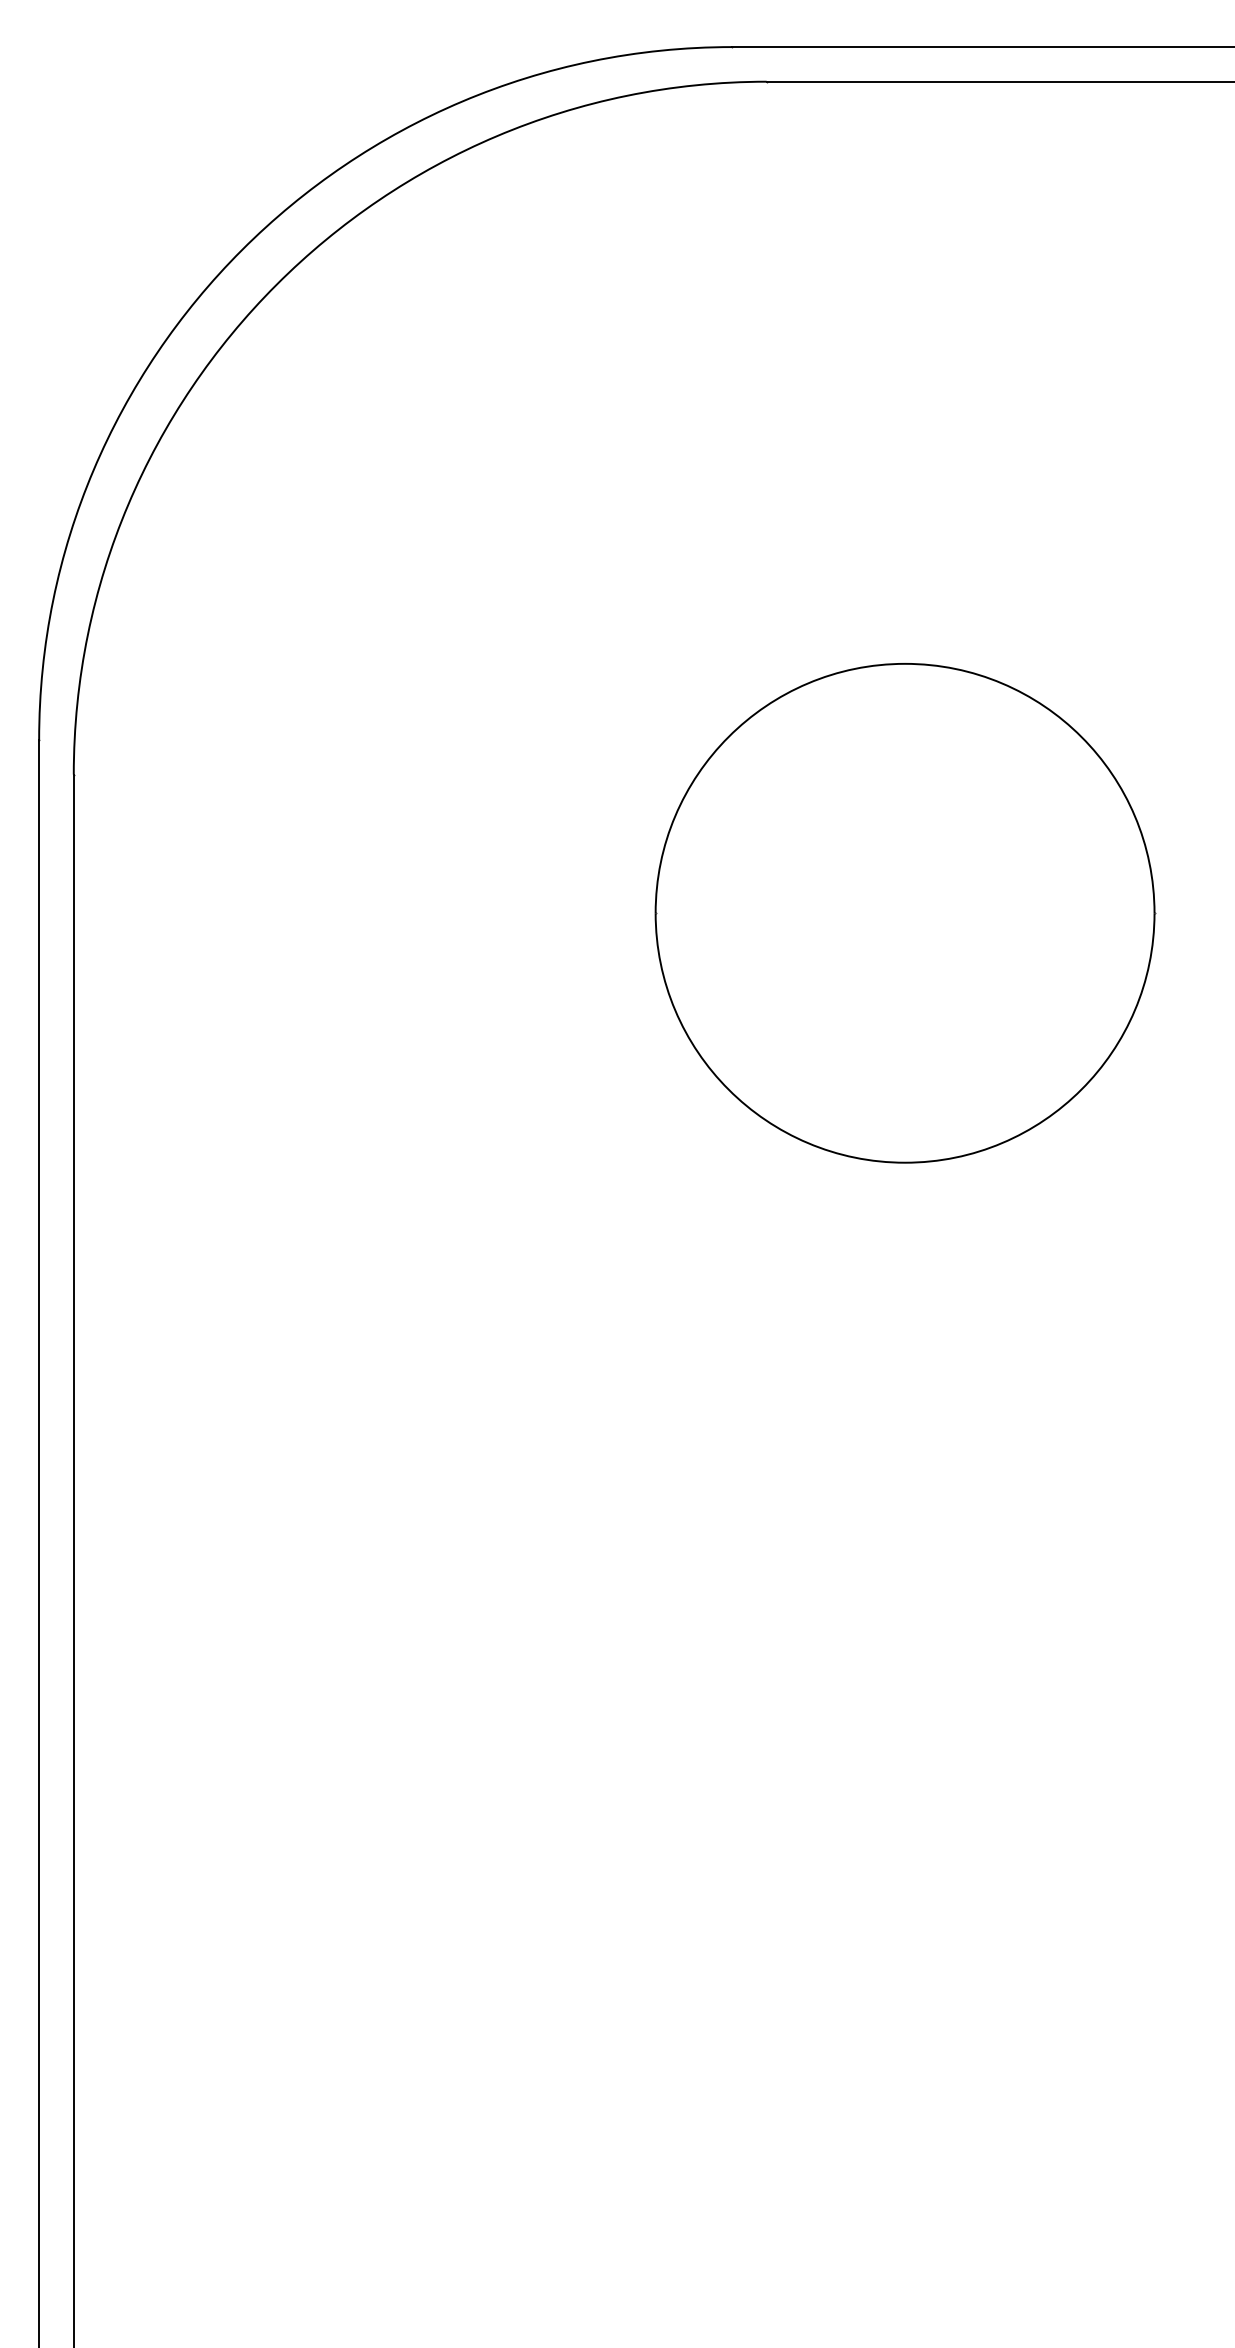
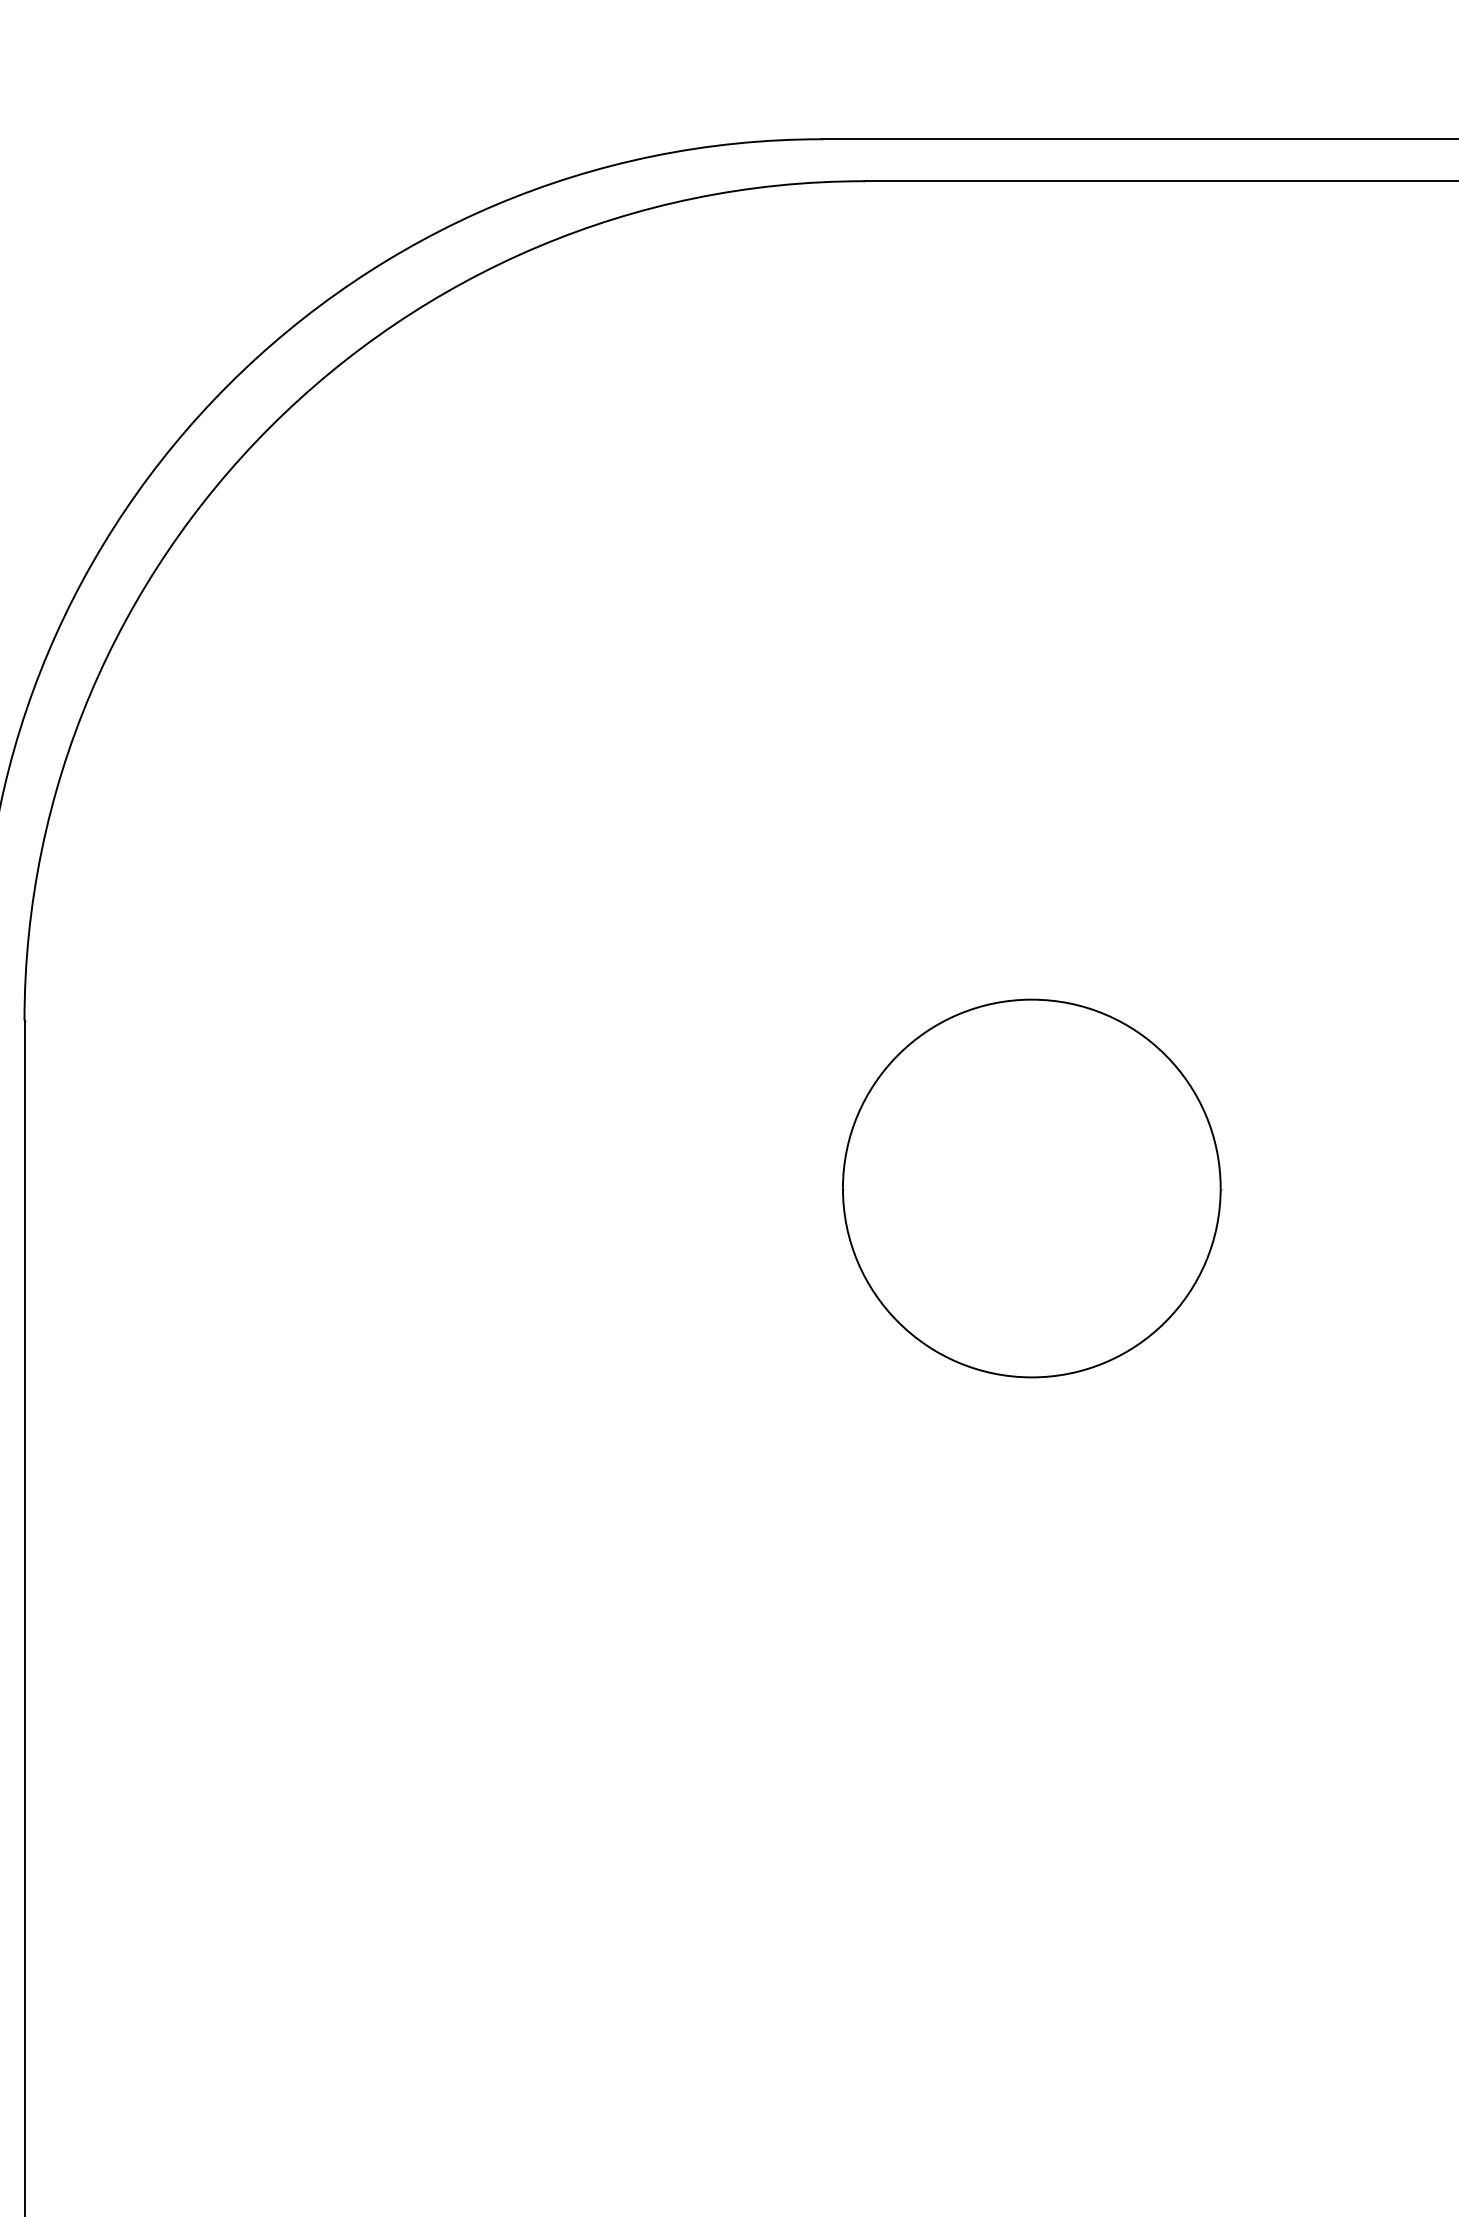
part: (905, 912) -> (1032, 1187), size x0.62

